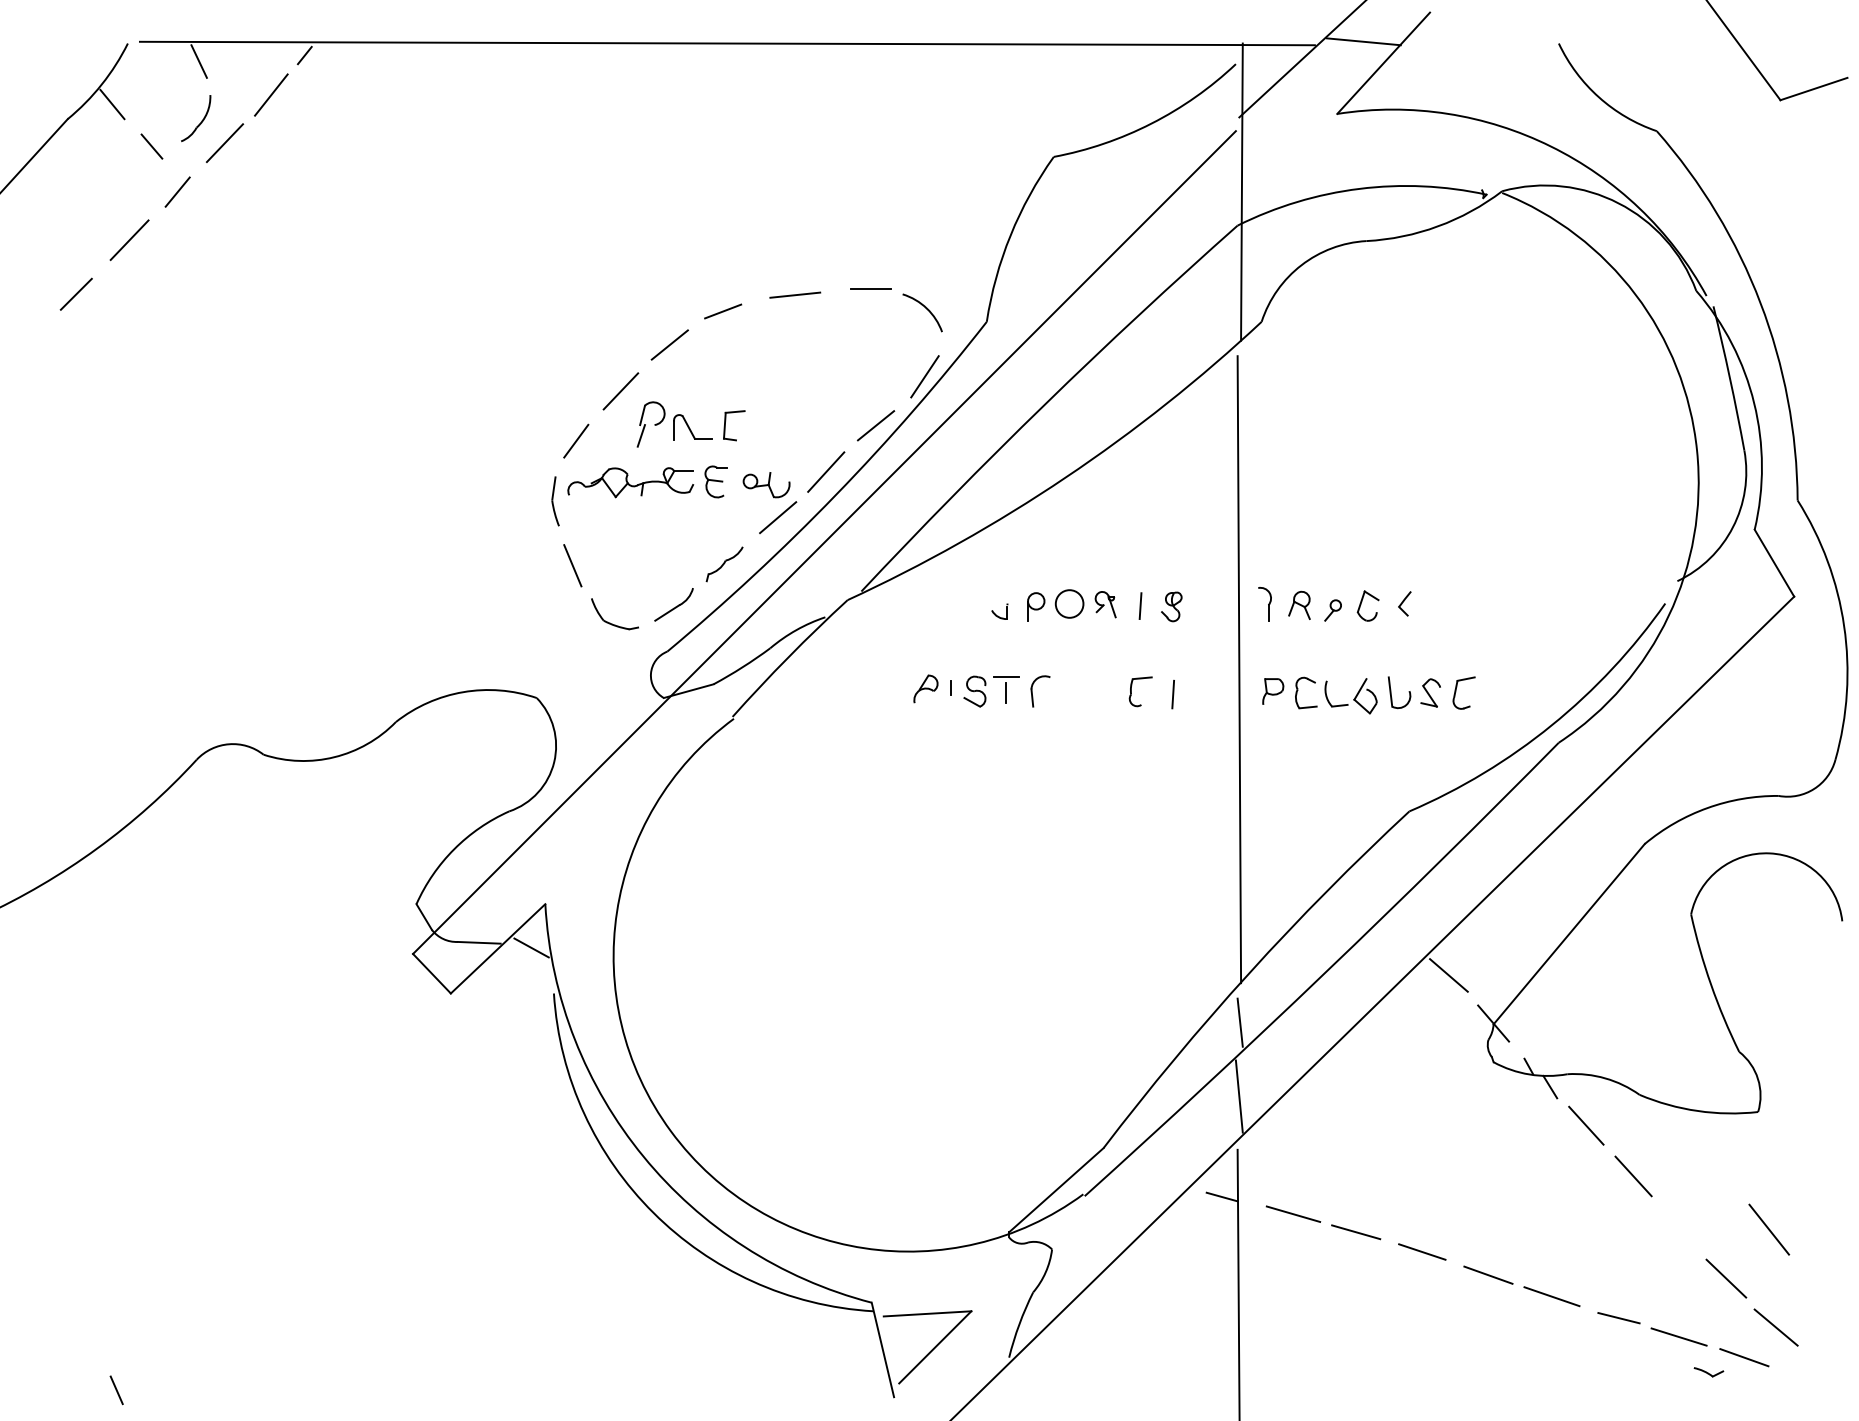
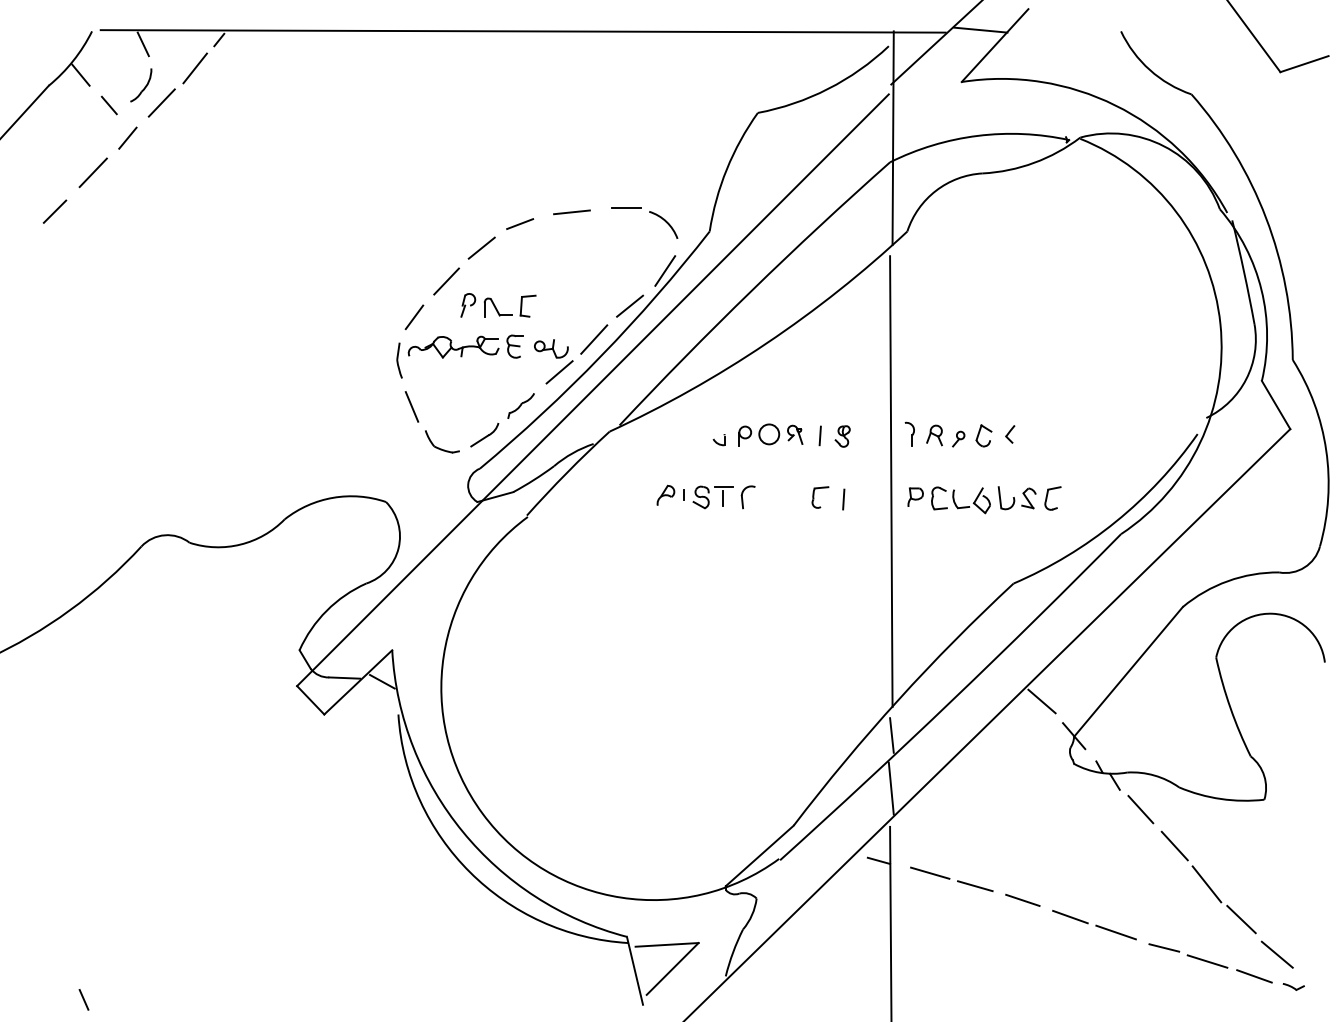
part: (650, 424) -> (467, 305), size x0.71
line: (1769, 1229) -> (1207, 884), moved
part: (1708, 1372) -> (1293, 987), moved

